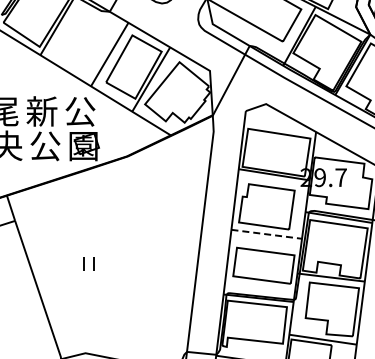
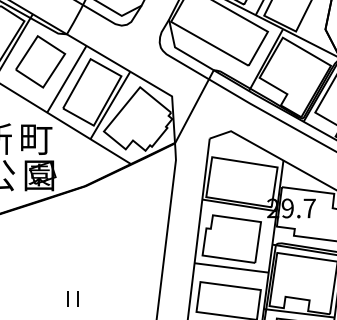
part: (84, 37) -> (40, 61), added
text: (80, 111) -> (36, 139), 公 -> 町
line: (266, 234) -> (231, 268), dashed -> solid
part: (88, 263) -> (71, 298), moved

